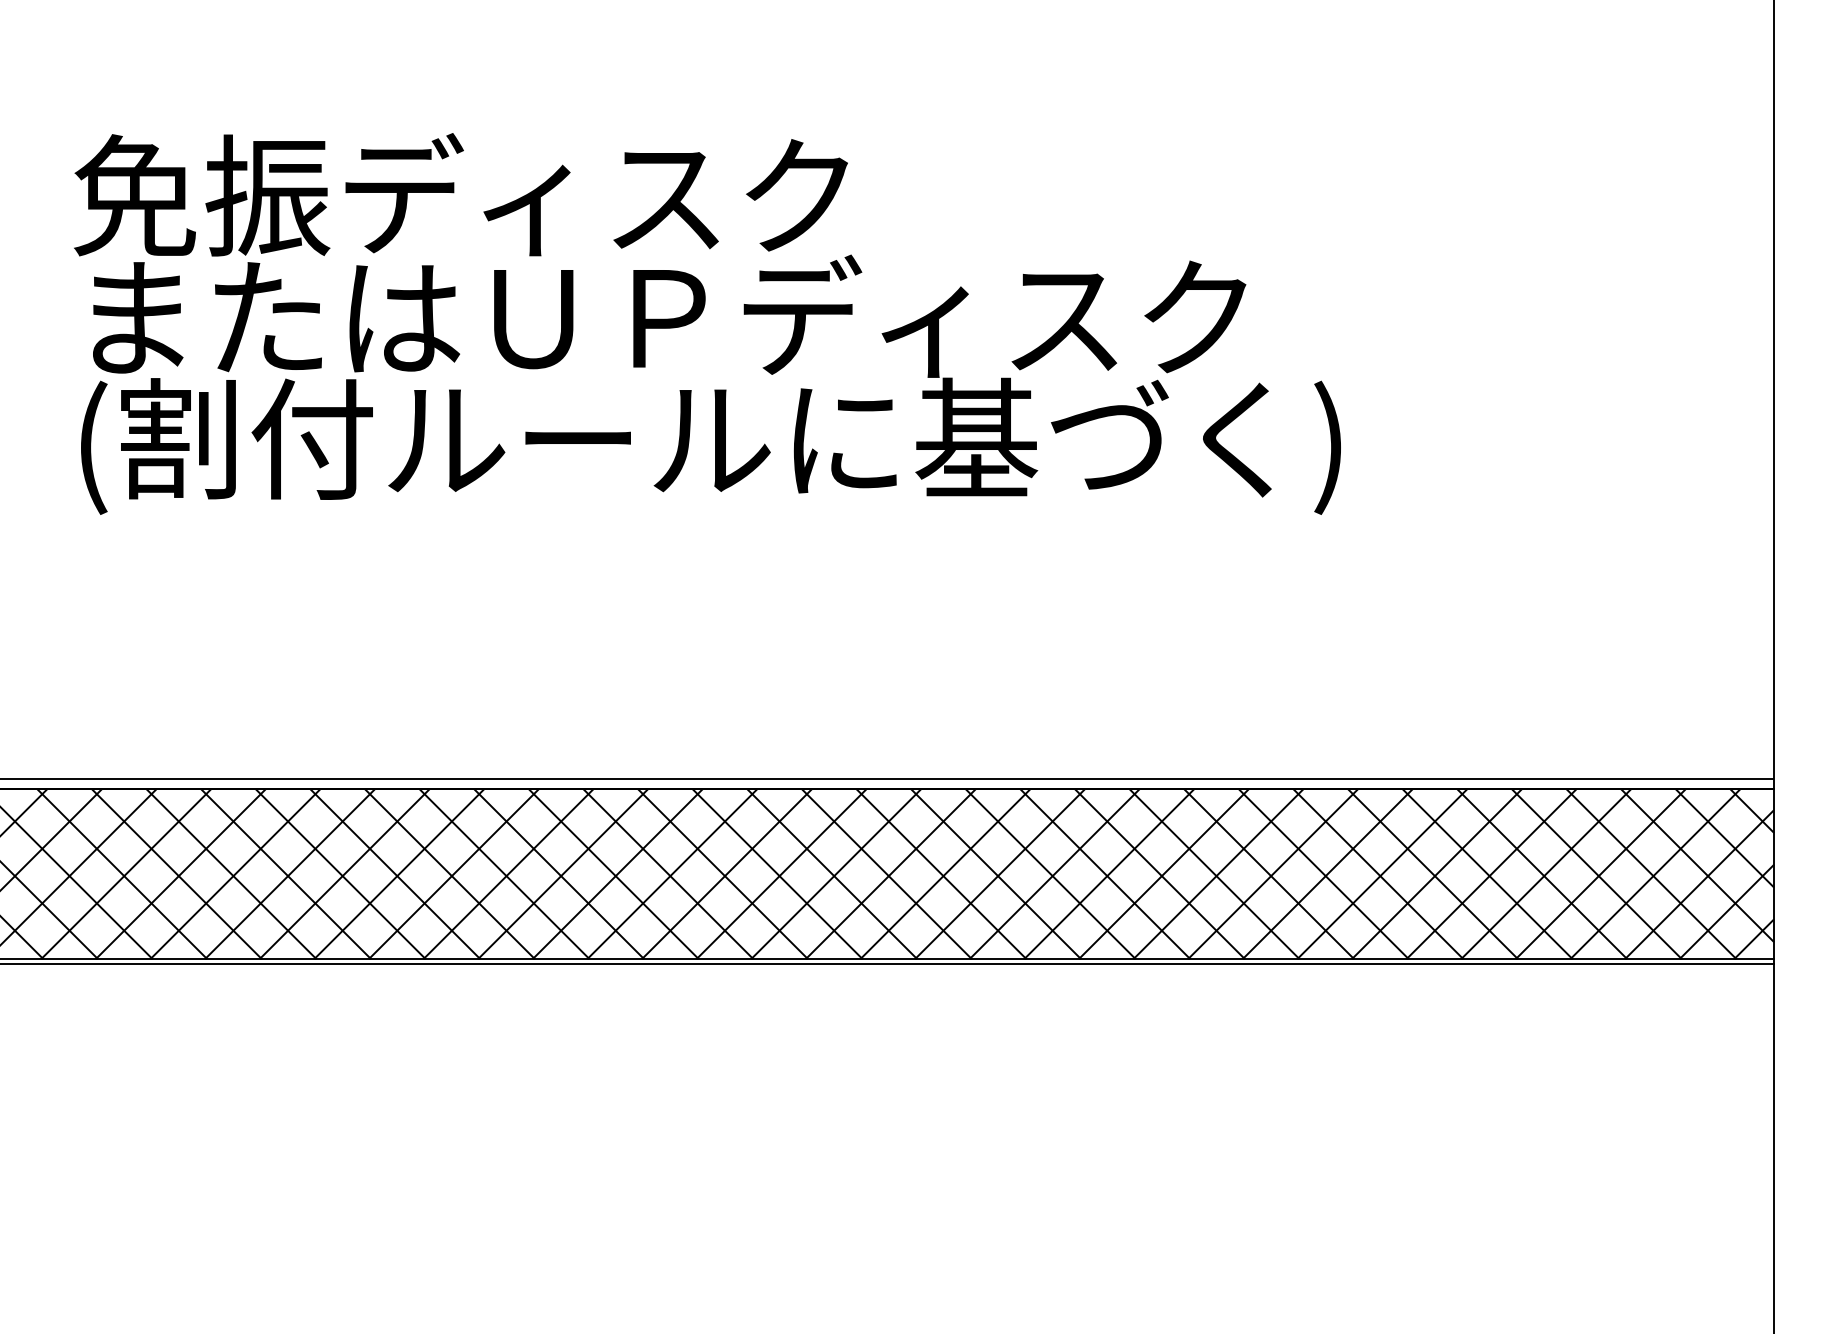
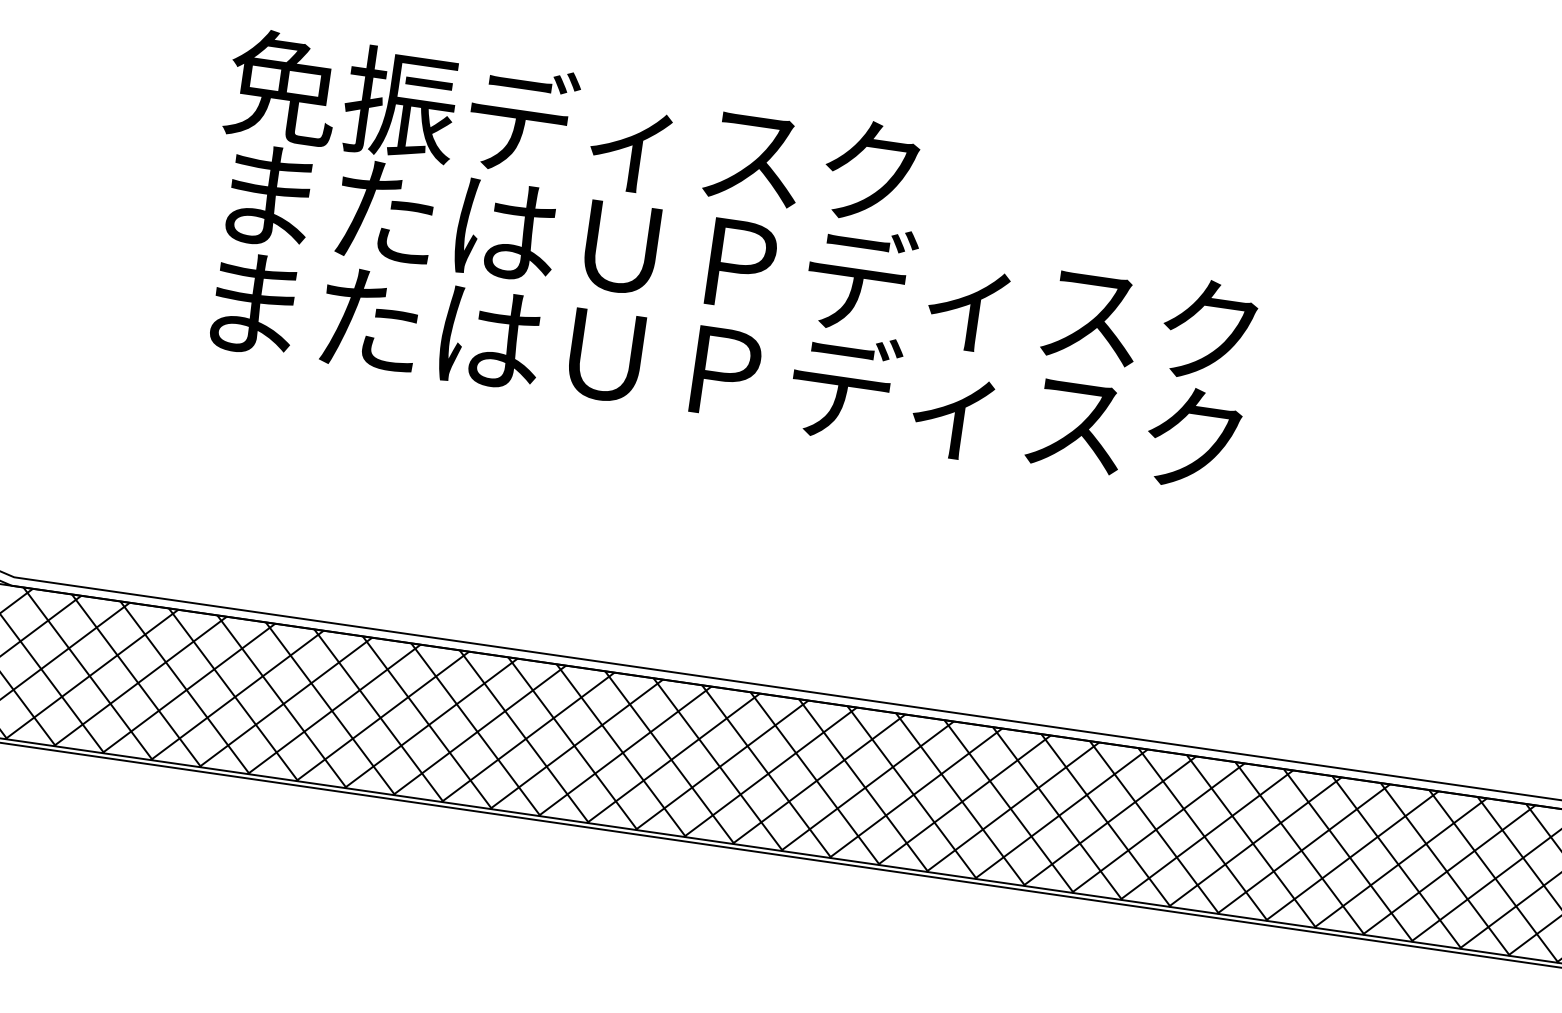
text: (710, 445) -> (762, 382), (割付ルールに基づく) -> またはＵＰディスク

